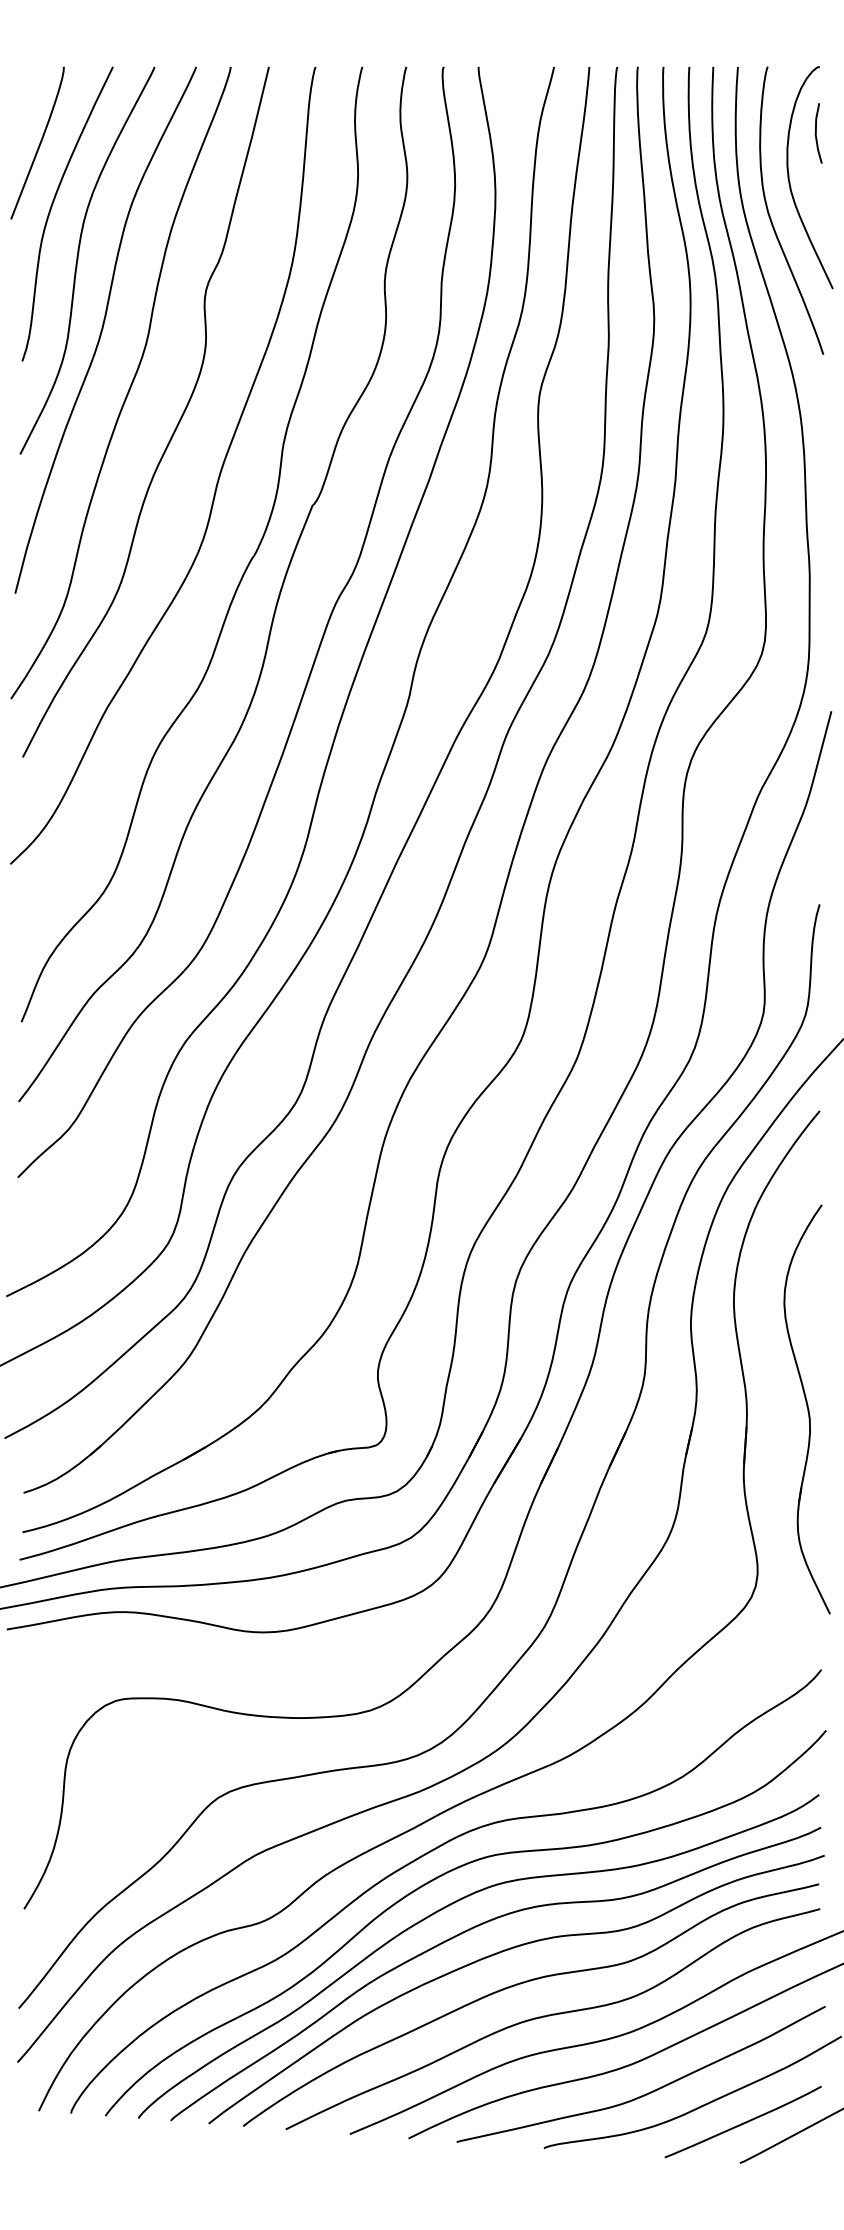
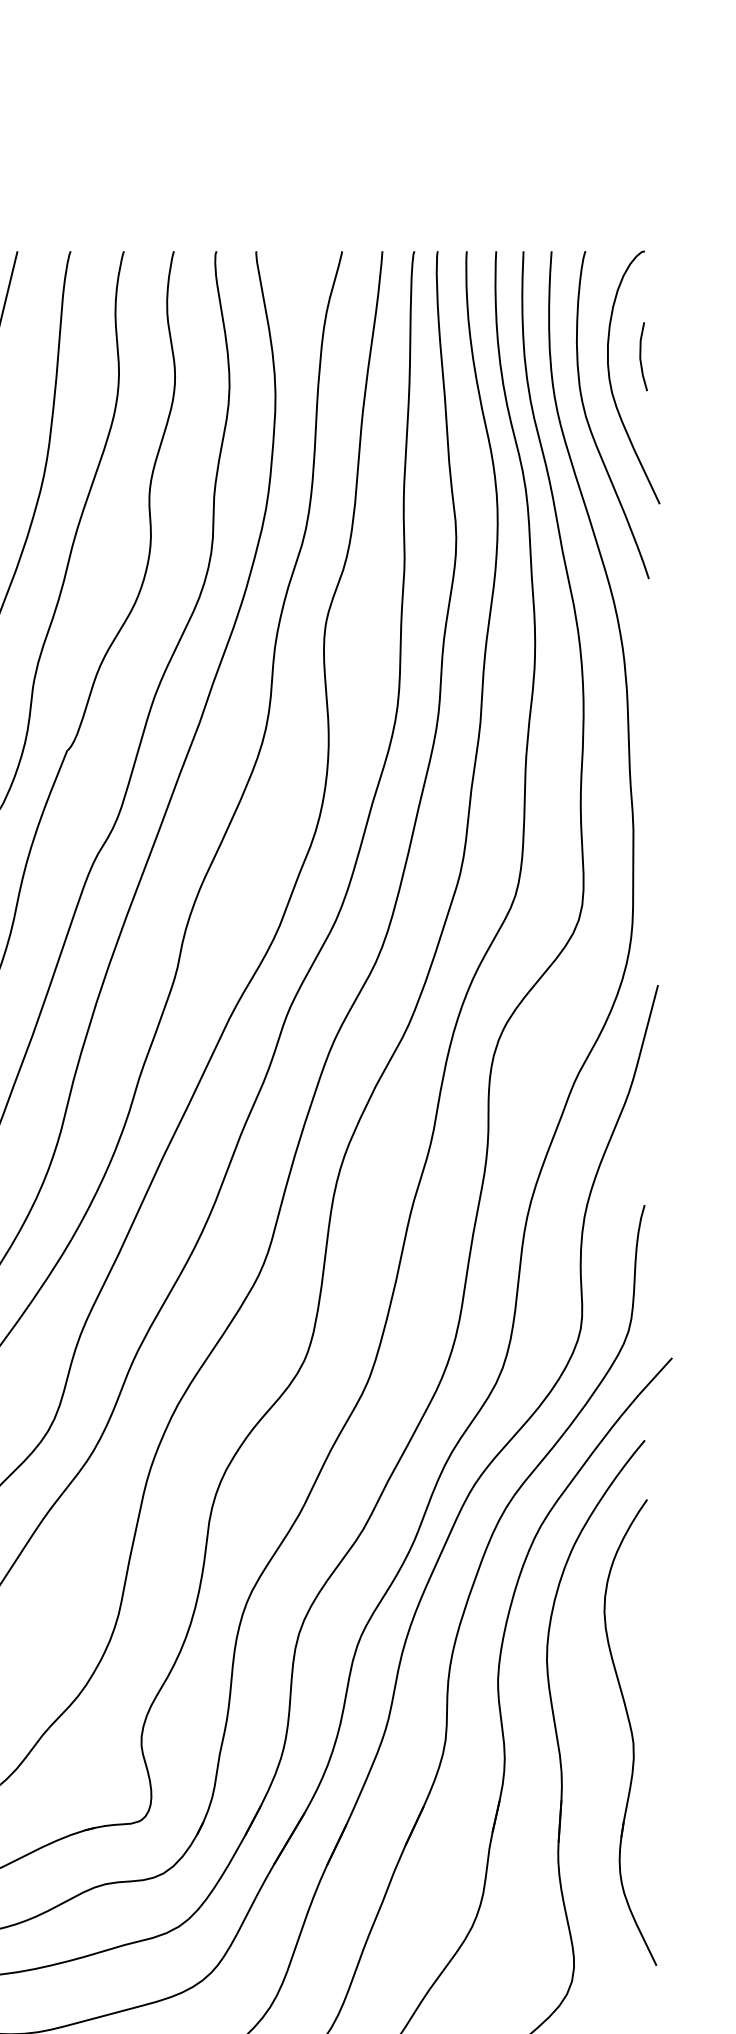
line: (816, 133) -> (641, 356), moved
part: (806, 1409) -> (629, 1732), moved

